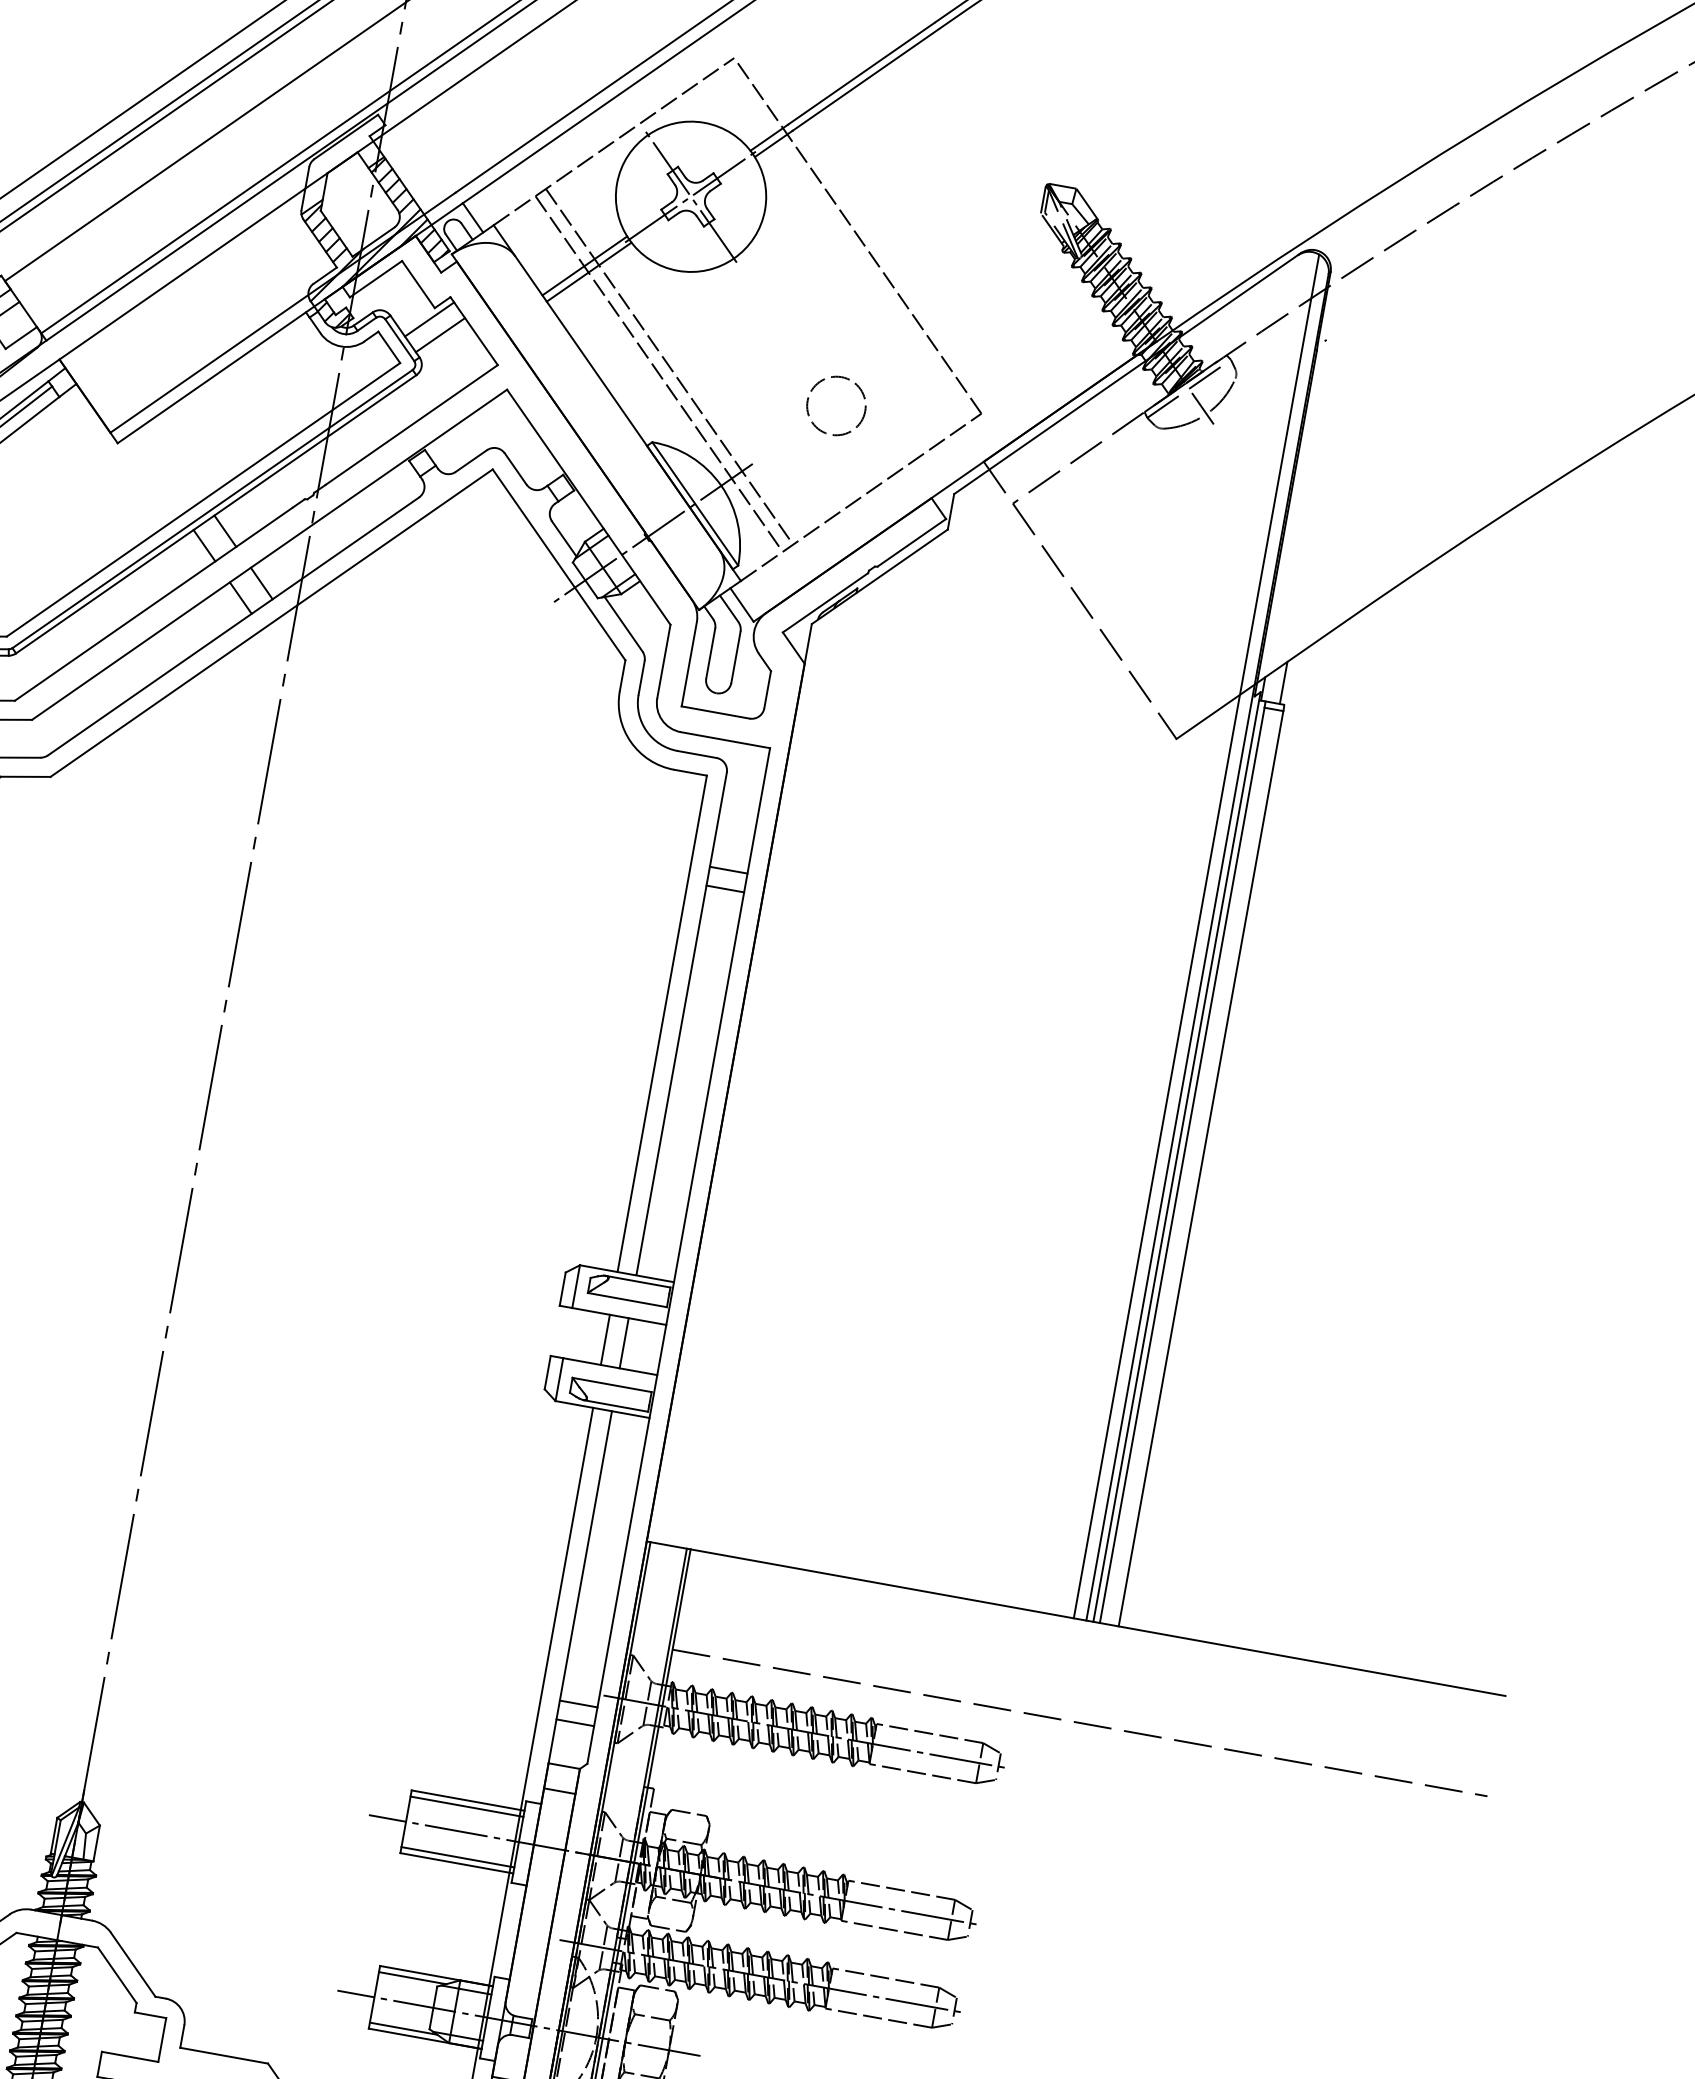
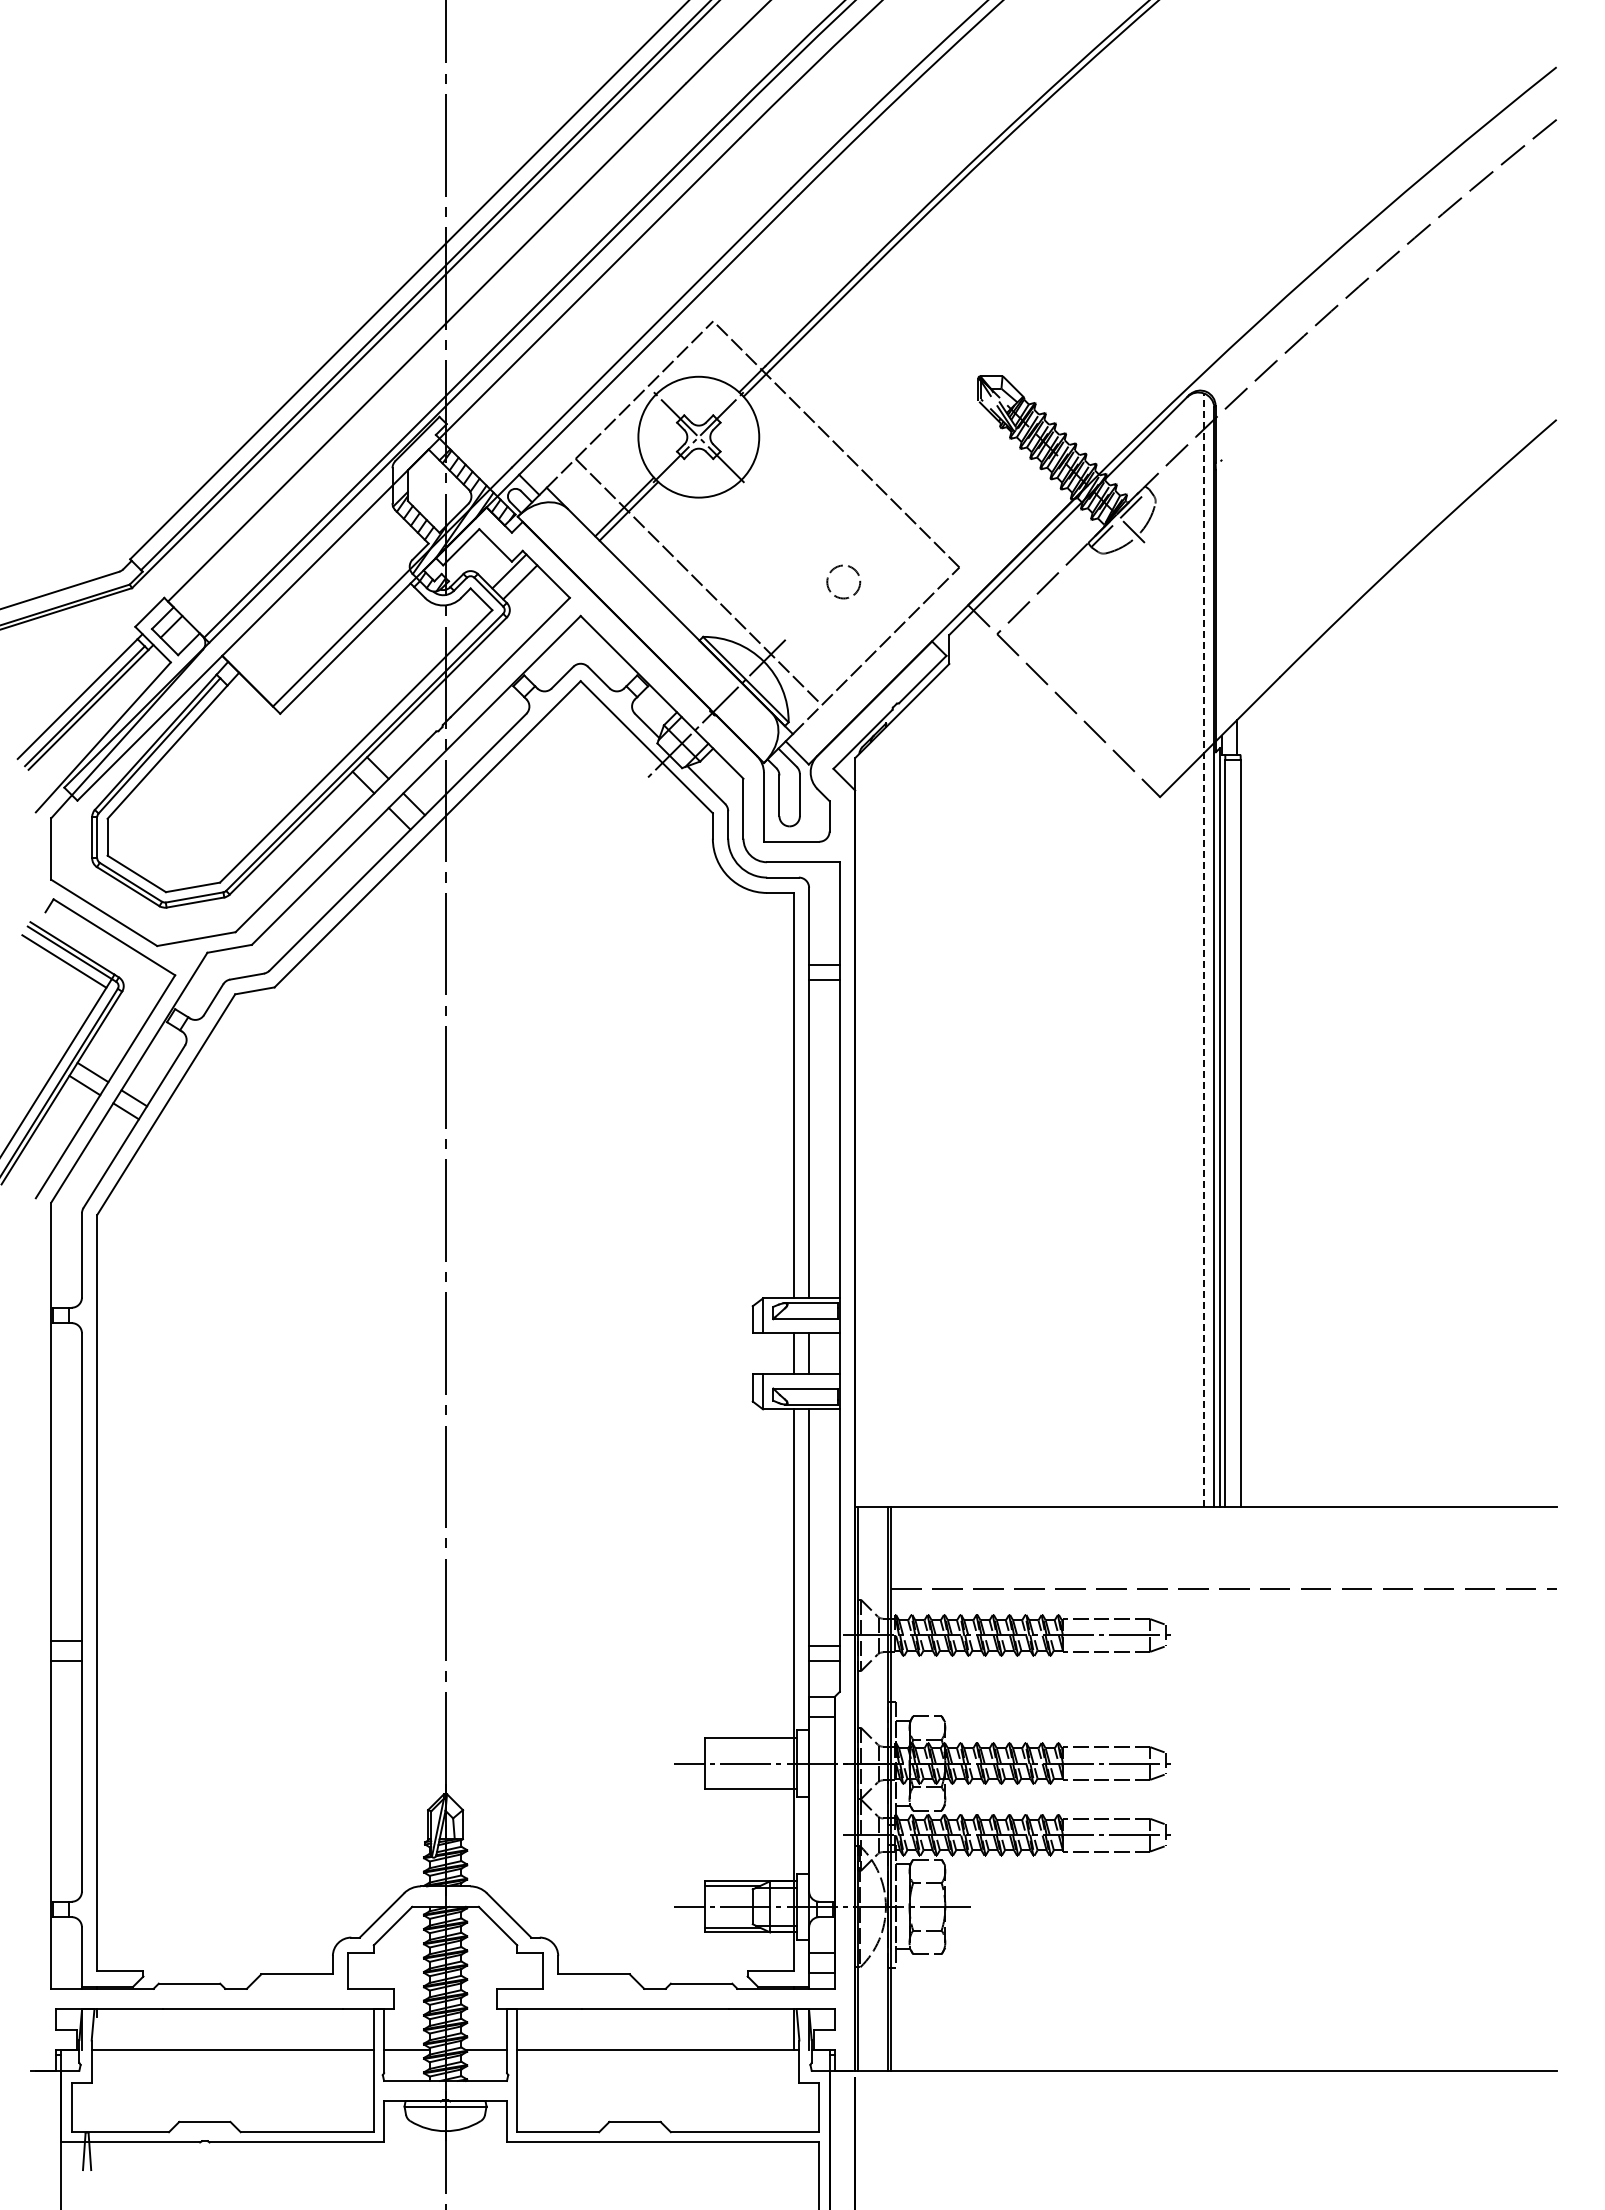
line: (668, 366) -> (705, 574), removed
circle: (836, 405) -> (843, 581), size x0.7
line: (1197, 936) -> (1204, 950), solid -> dashed
line: (466, 1806) -> (750, 1742), removed
line: (457, 1857) -> (750, 1784), removed

